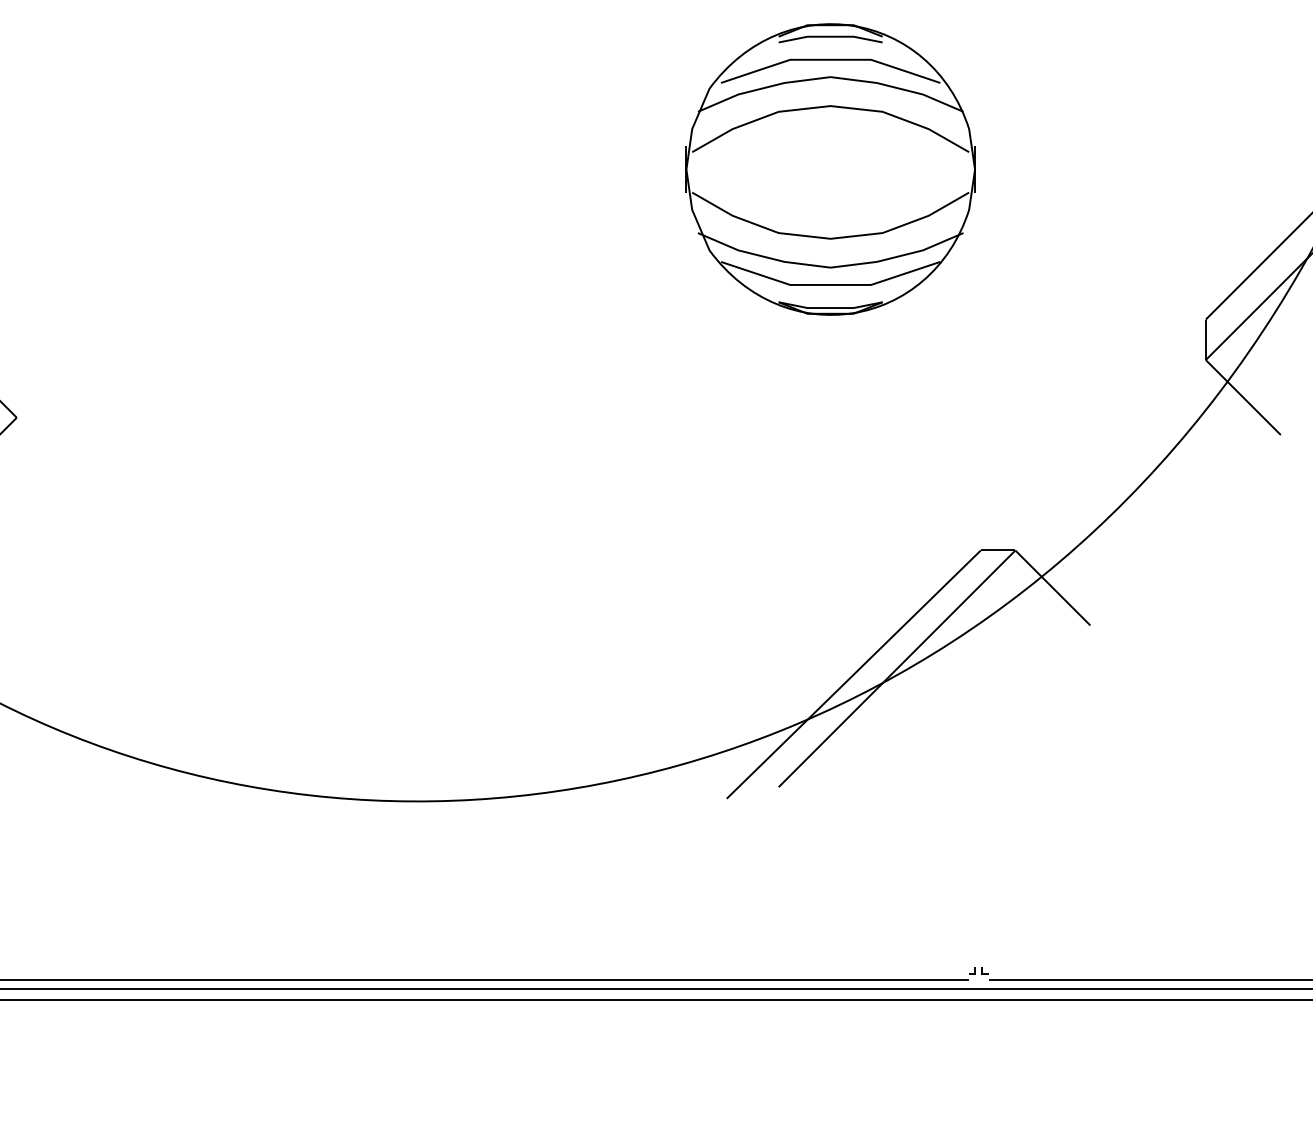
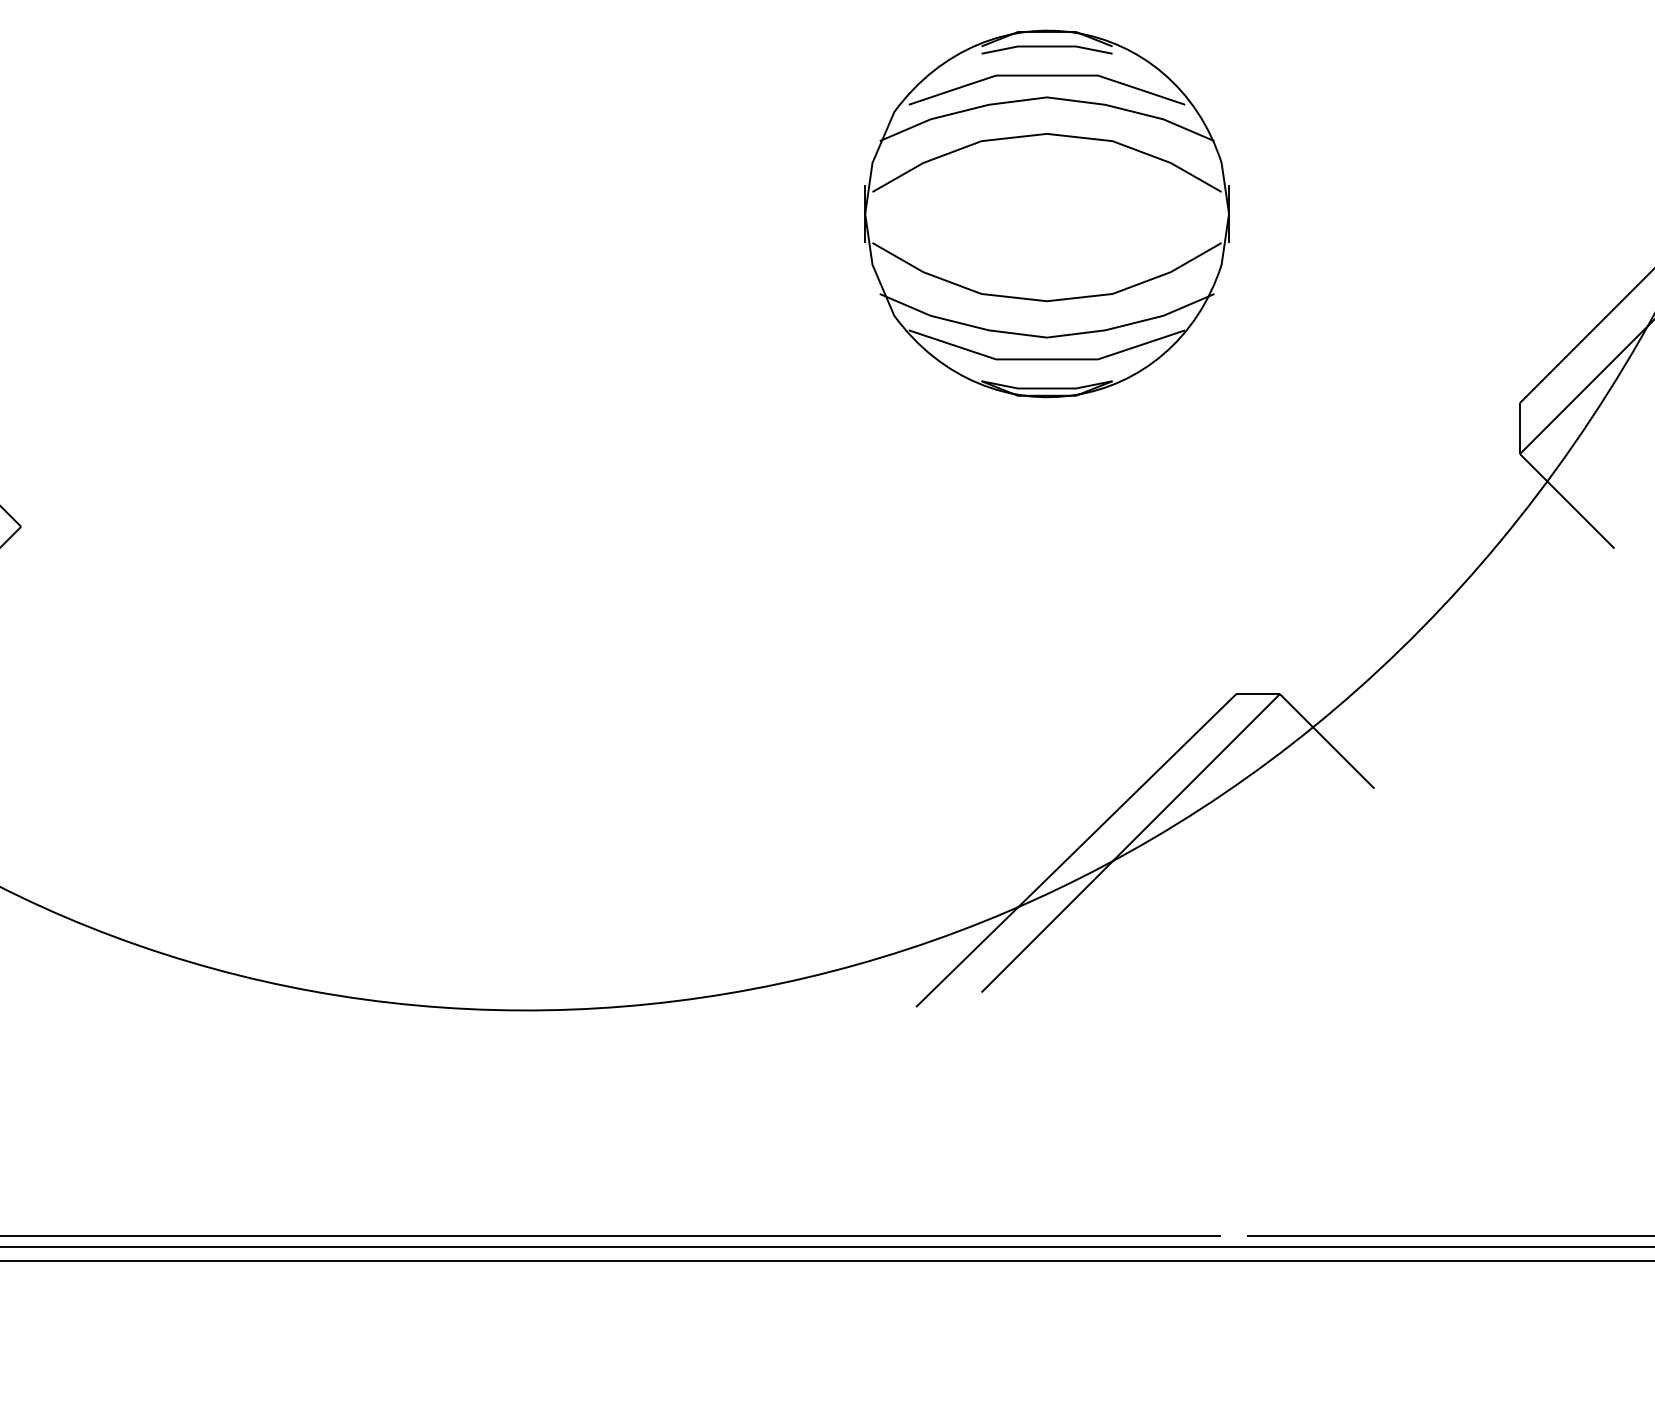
part: (978, 970) -> (1233, 1223), removed

